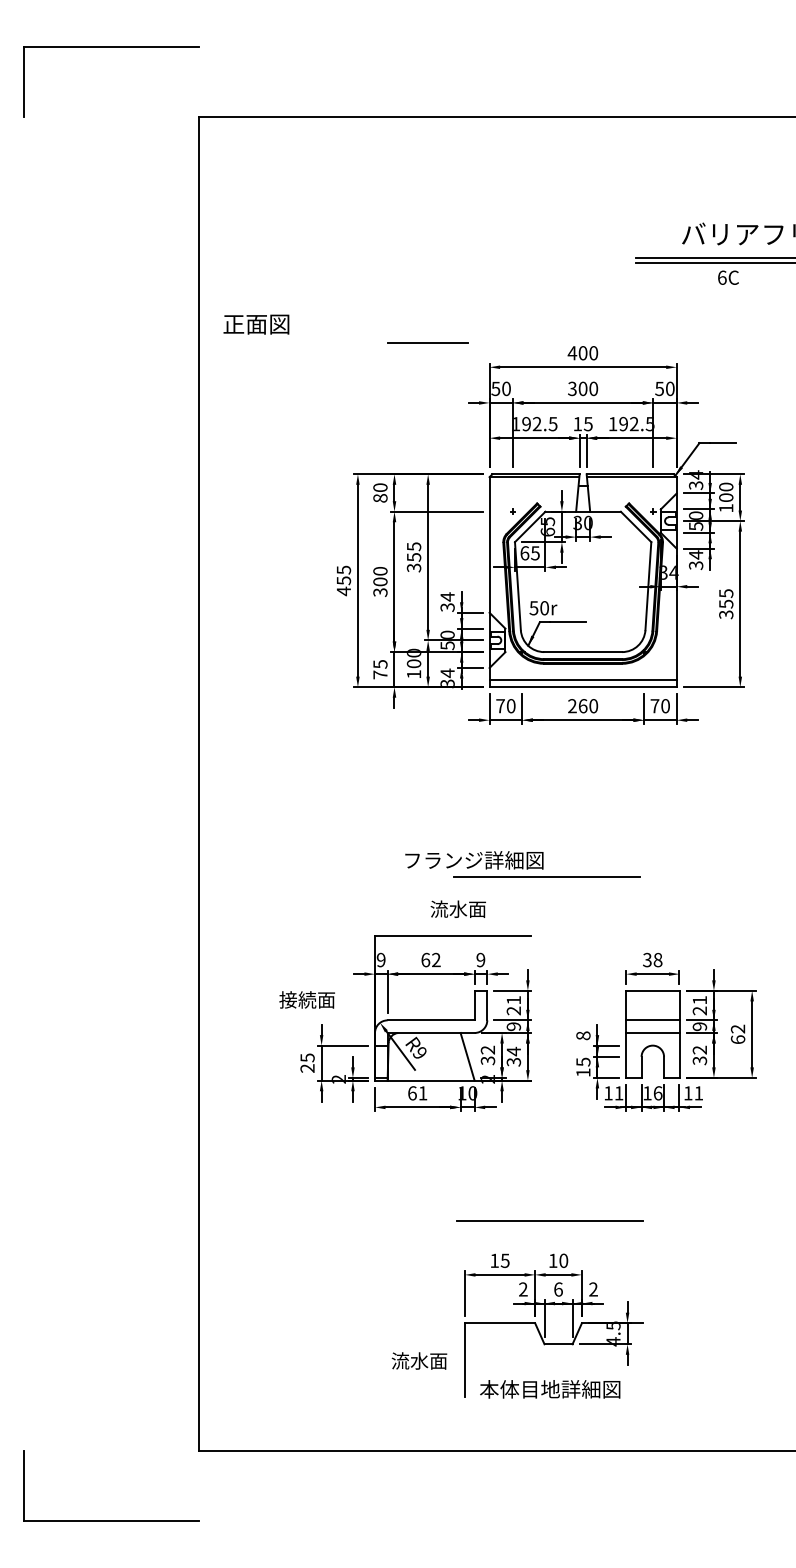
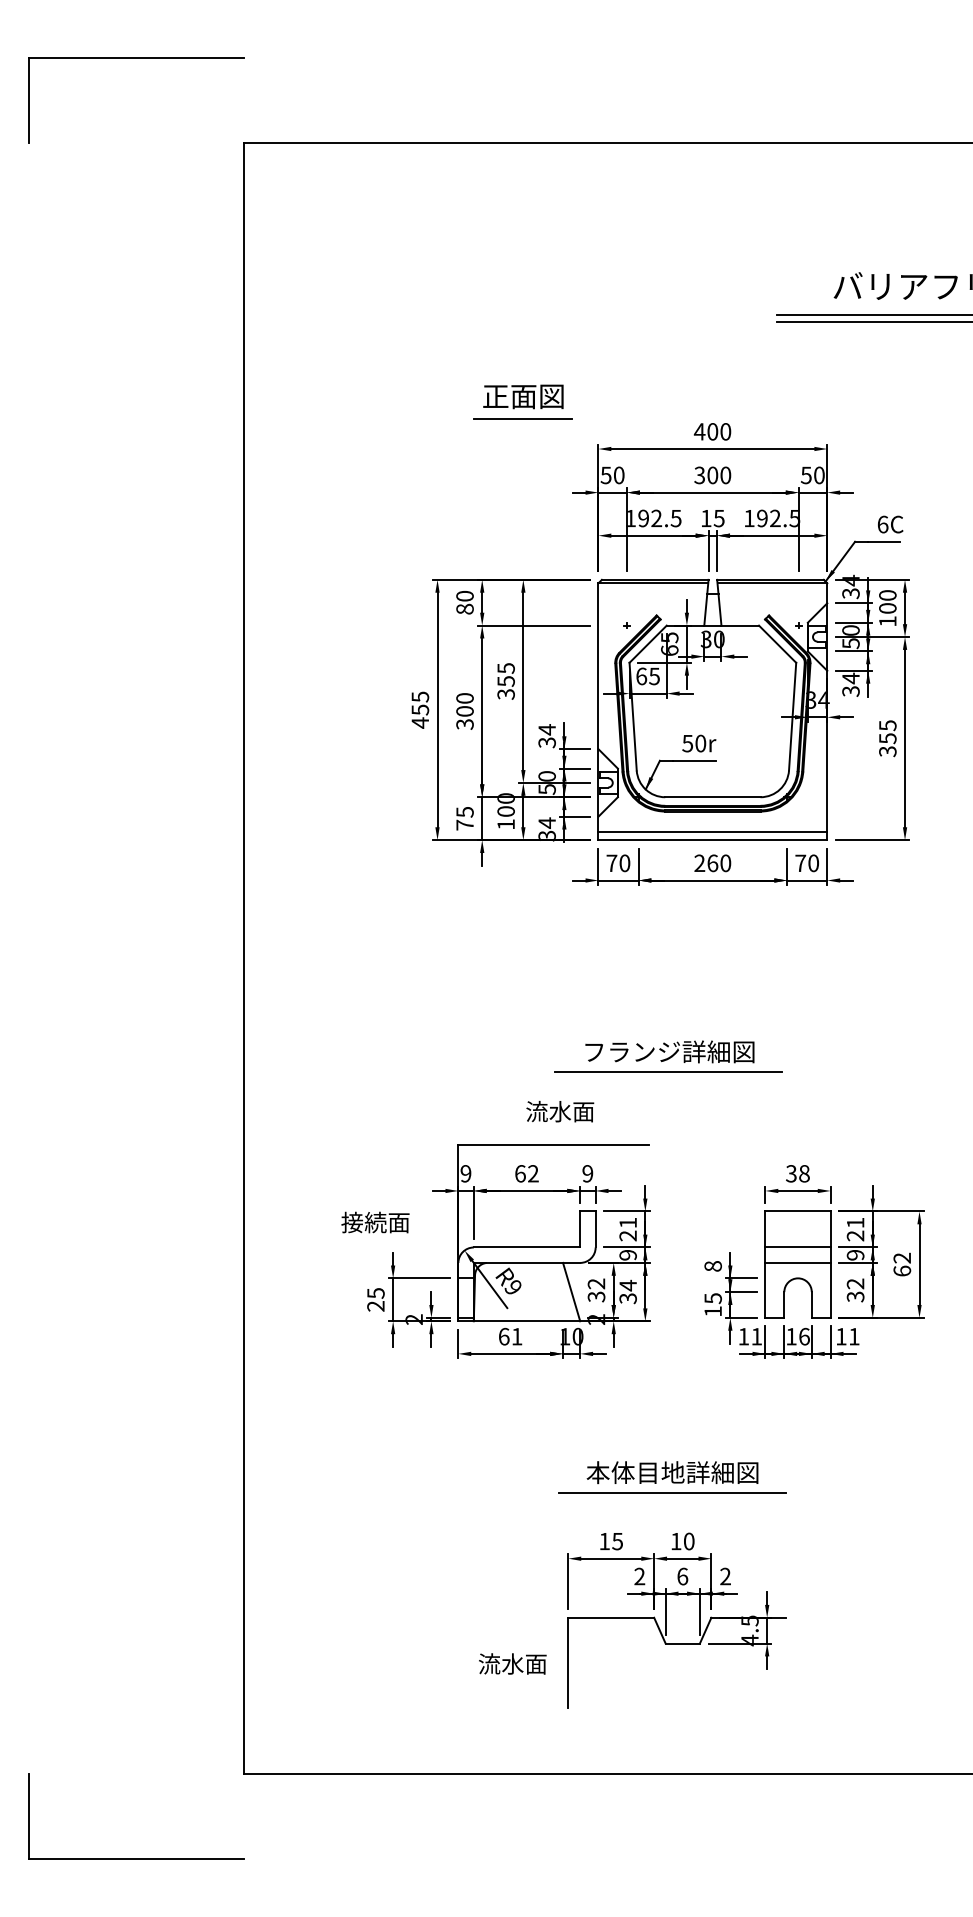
text: (728, 277) -> (890, 524), moved
text: (256, 324) -> (523, 396), moved
text: (543, 608) -> (699, 743), moved
text: (474, 860) -> (669, 1051), moved
text: (550, 1389) -> (672, 1472), moved

